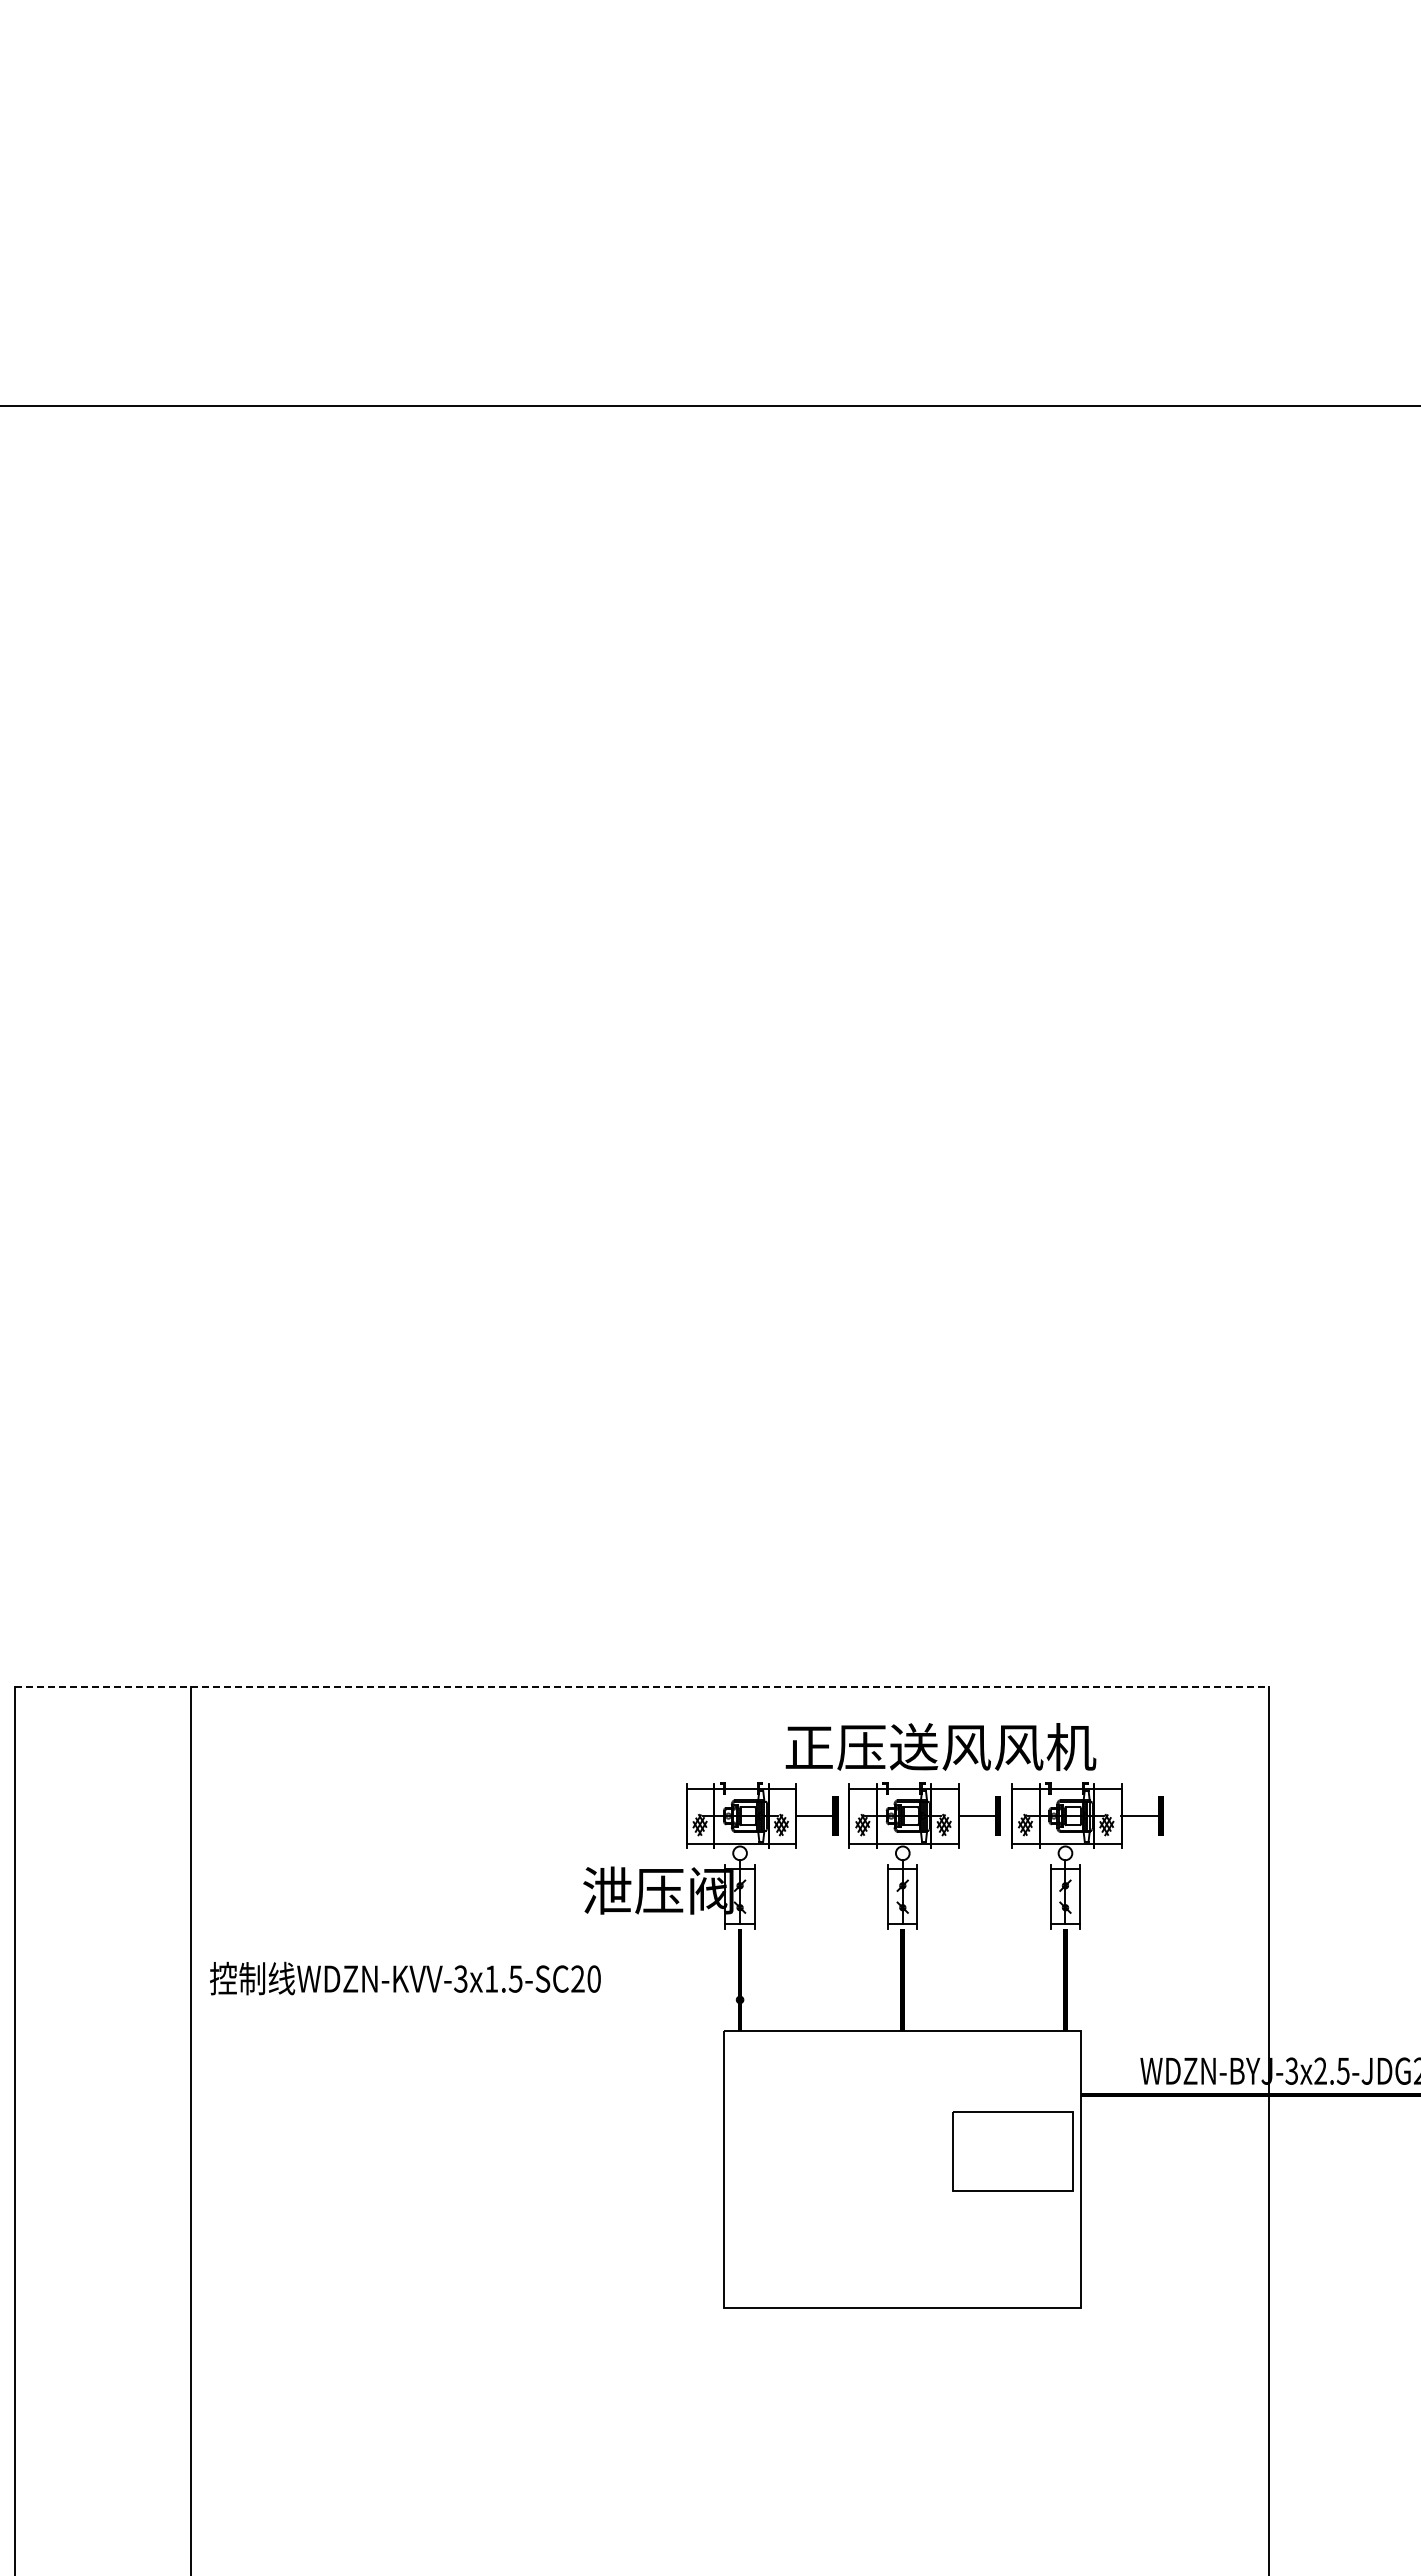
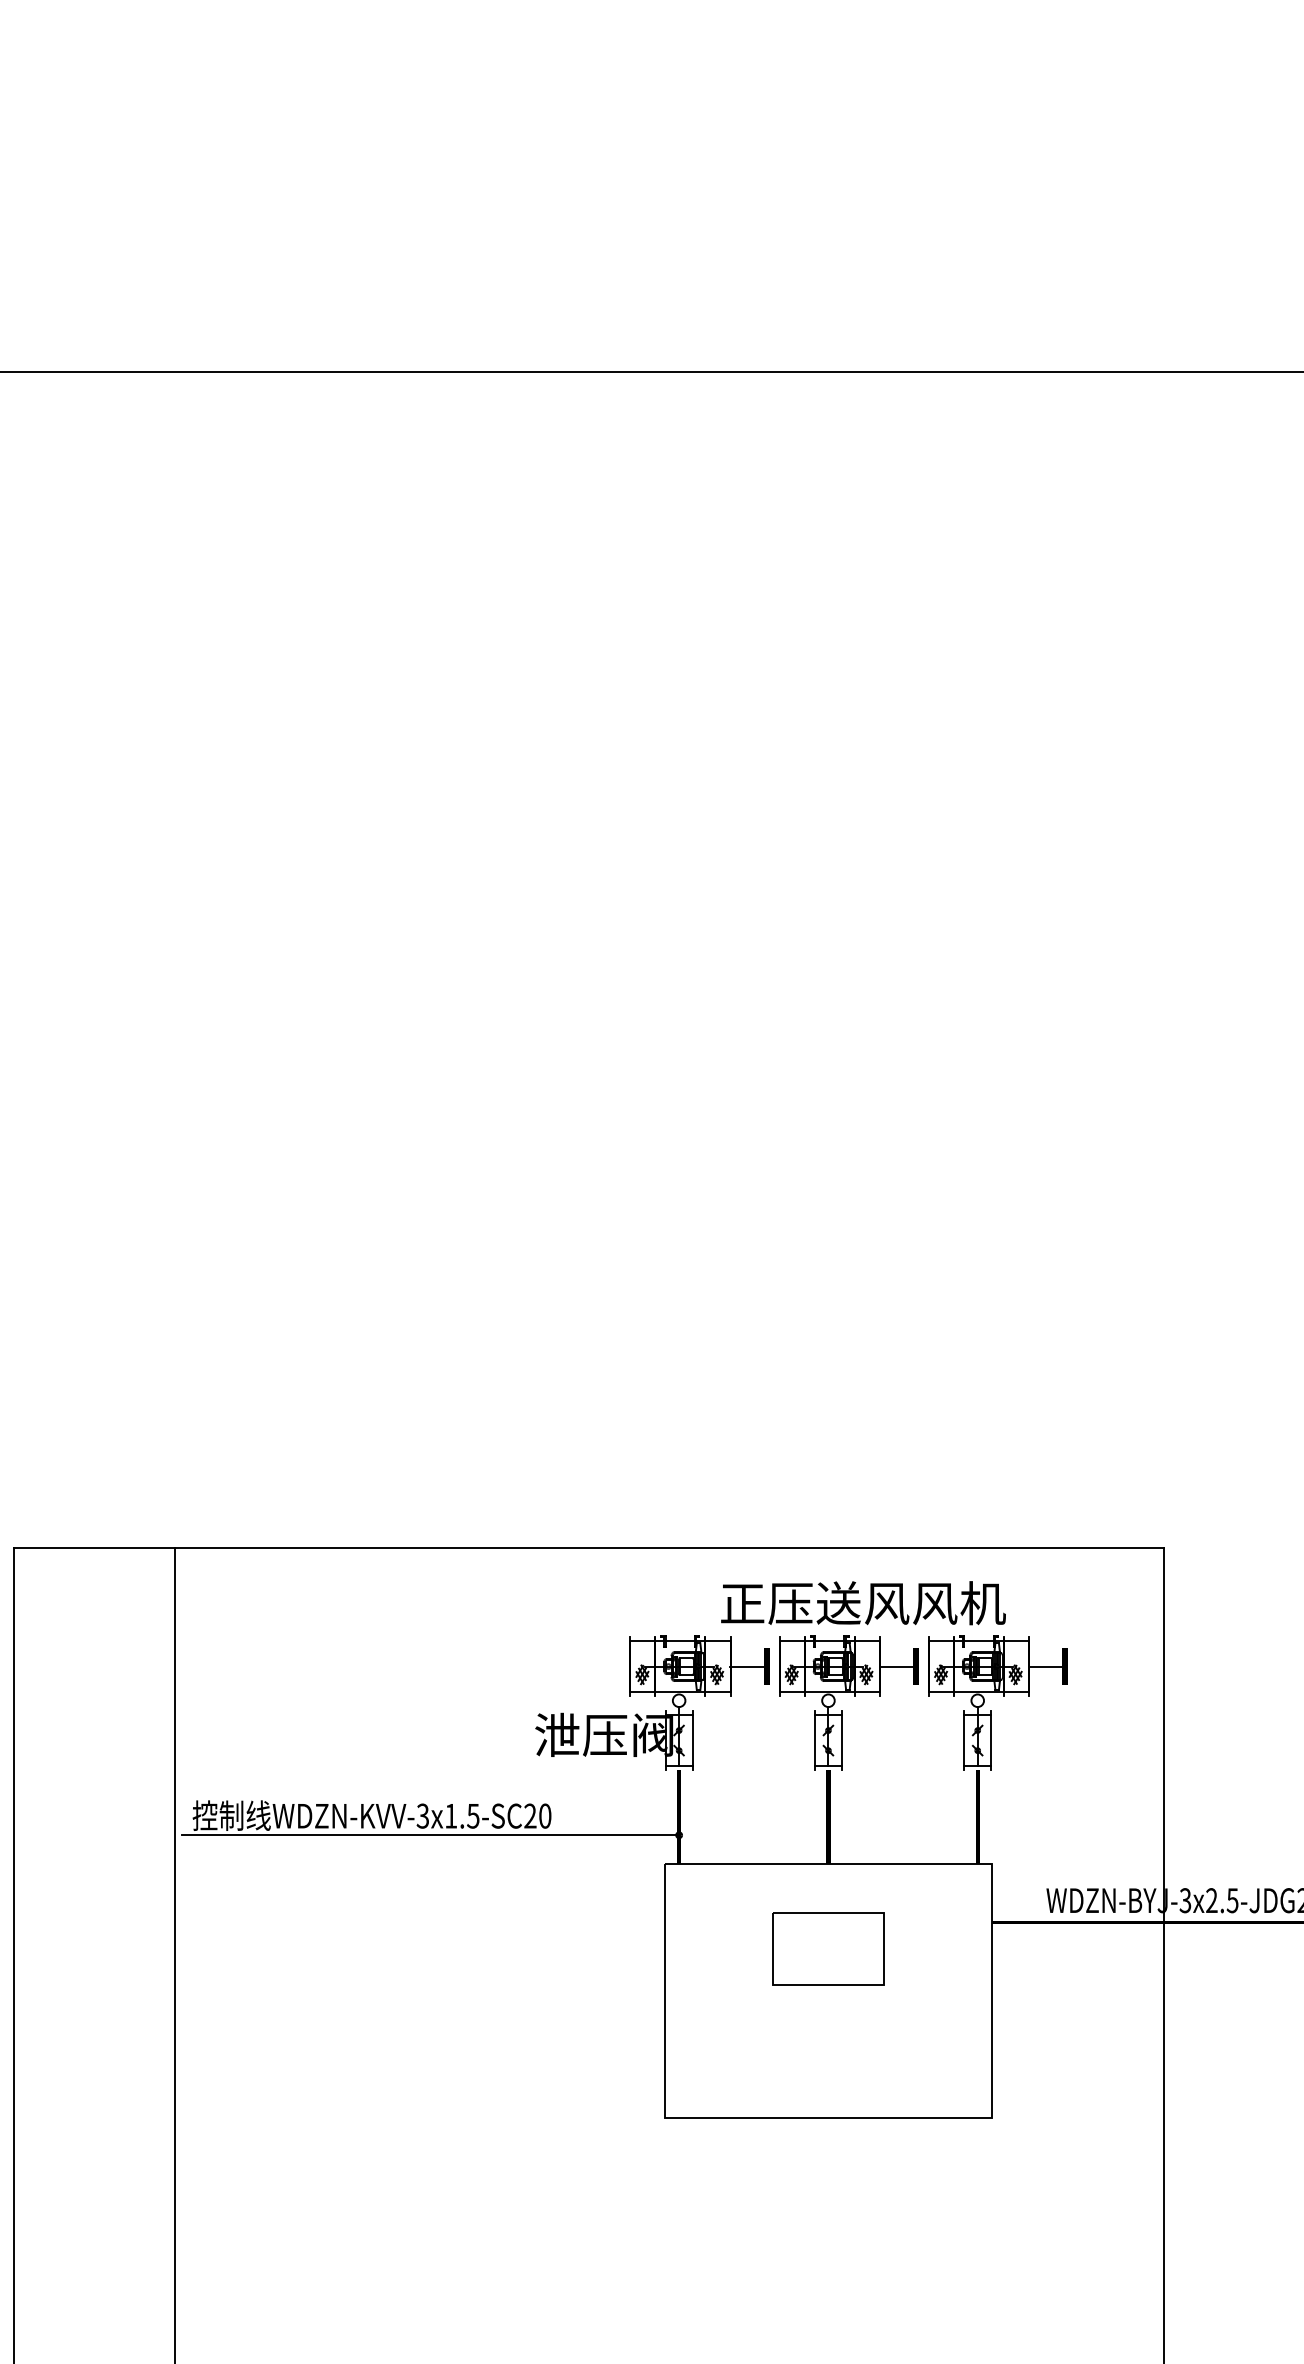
line: (642, 1686) -> (589, 1547), dashed -> solid
line: (468, 1999) -> (429, 1834), added
part: (1012, 2151) -> (828, 1948), moved

